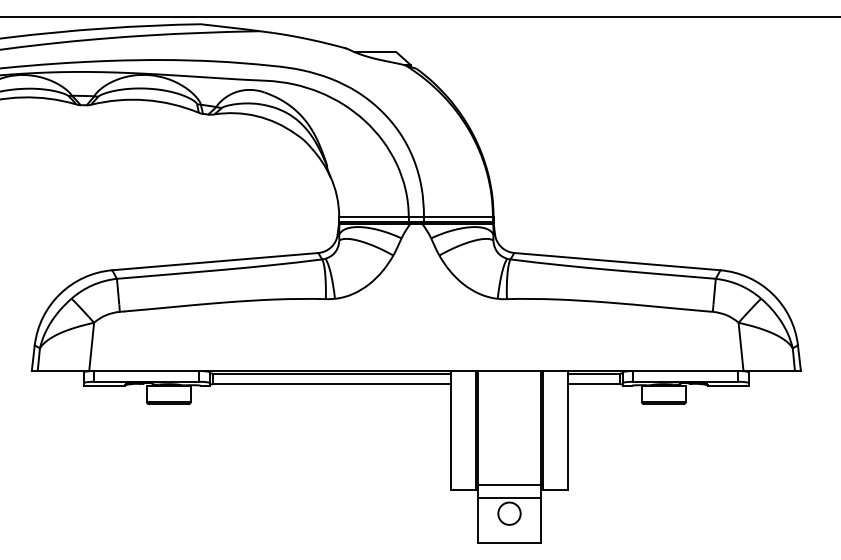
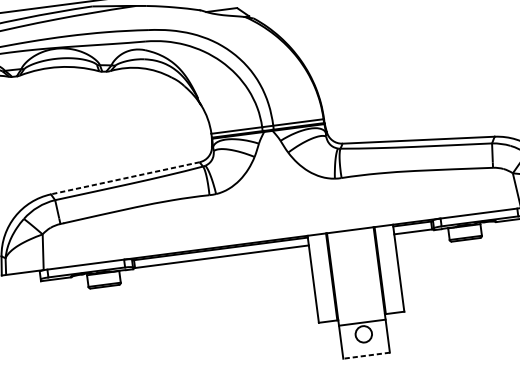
line: (214, 261) -> (124, 178), solid -> dashed
line: (509, 484) -> (361, 313), removed
line: (509, 543) -> (366, 356), solid -> dashed

